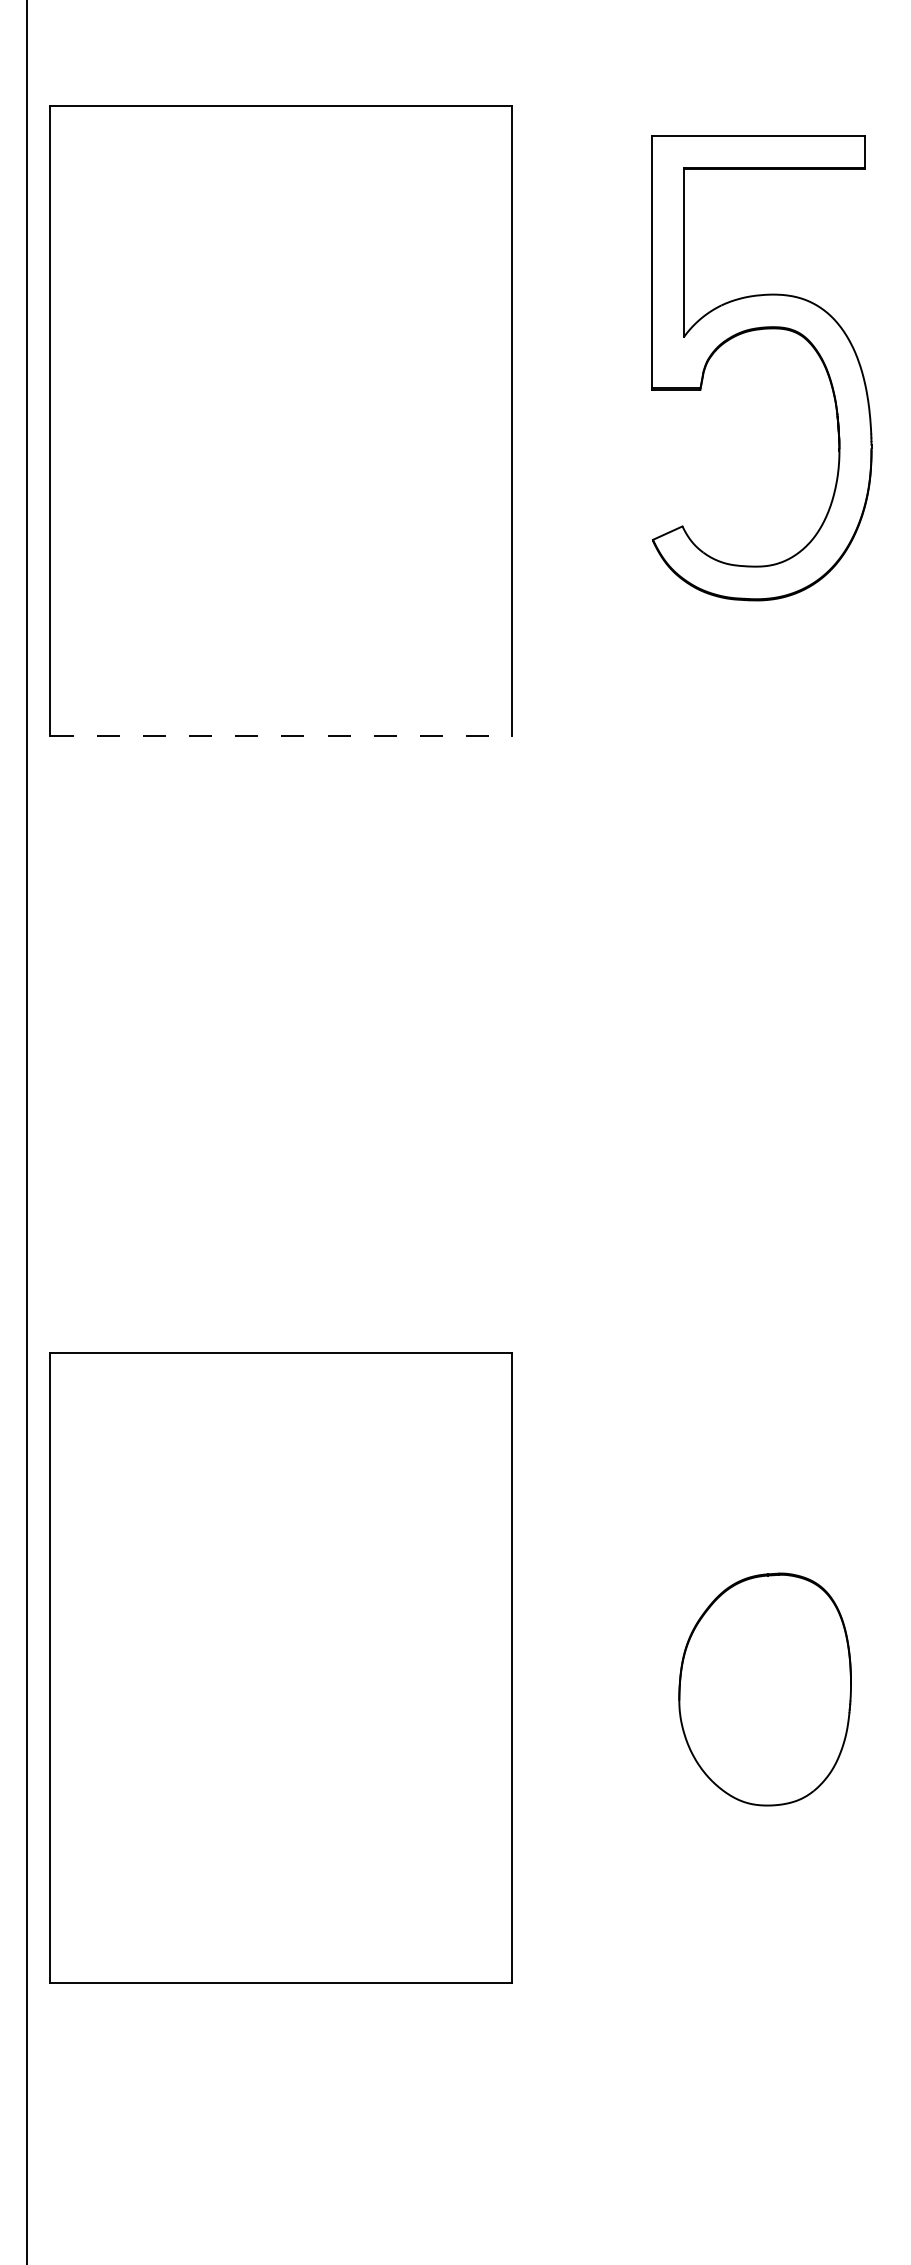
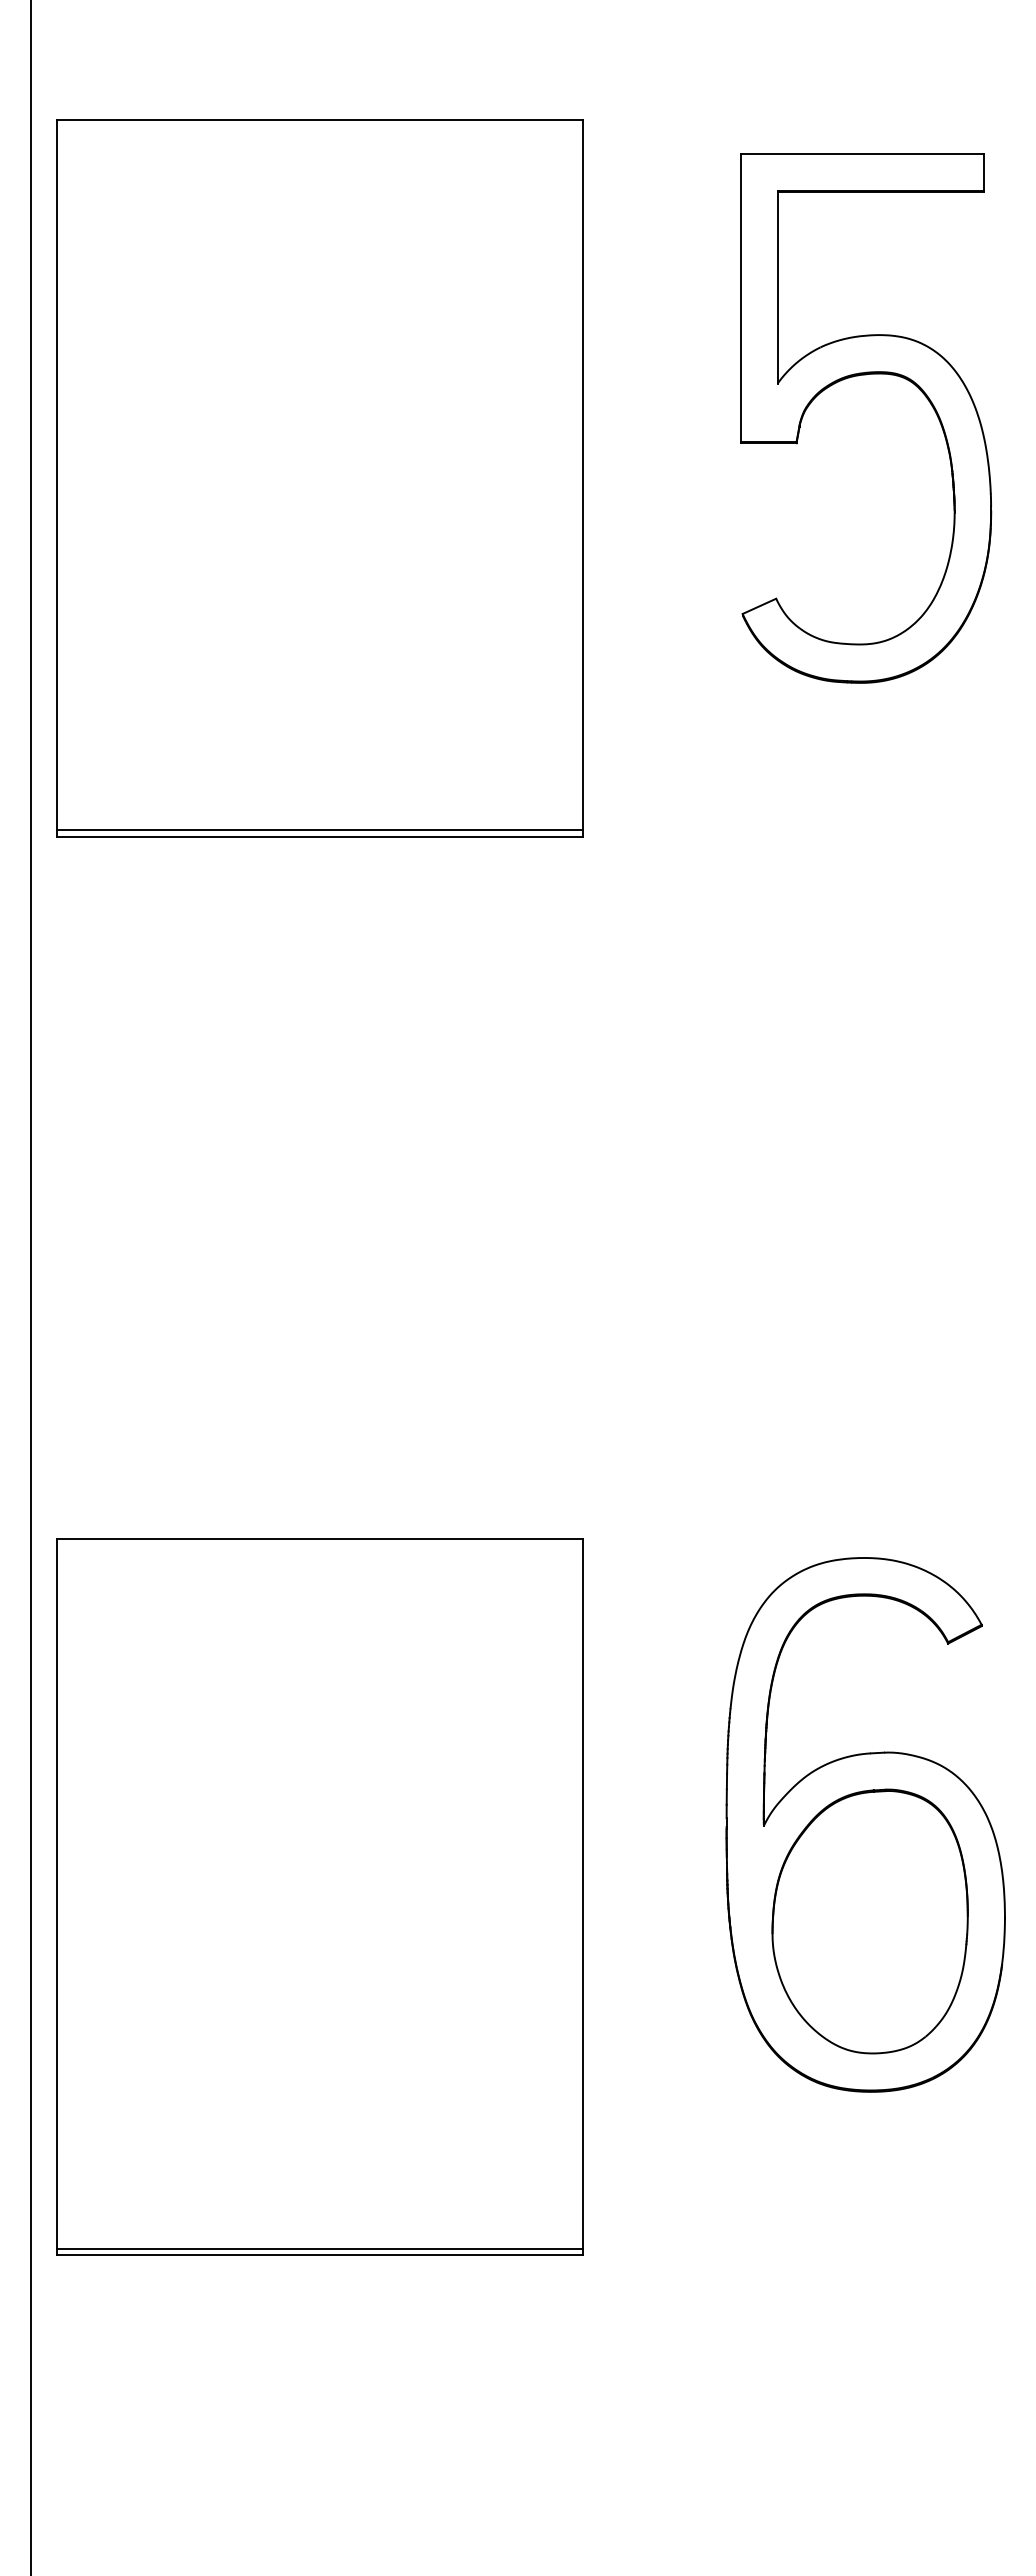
line: (280, 730) -> (319, 830), added
line: (280, 735) -> (319, 836), dashed -> solid
part: (761, 1604) -> (865, 1824), added
line: (280, 1977) -> (319, 2249), added

